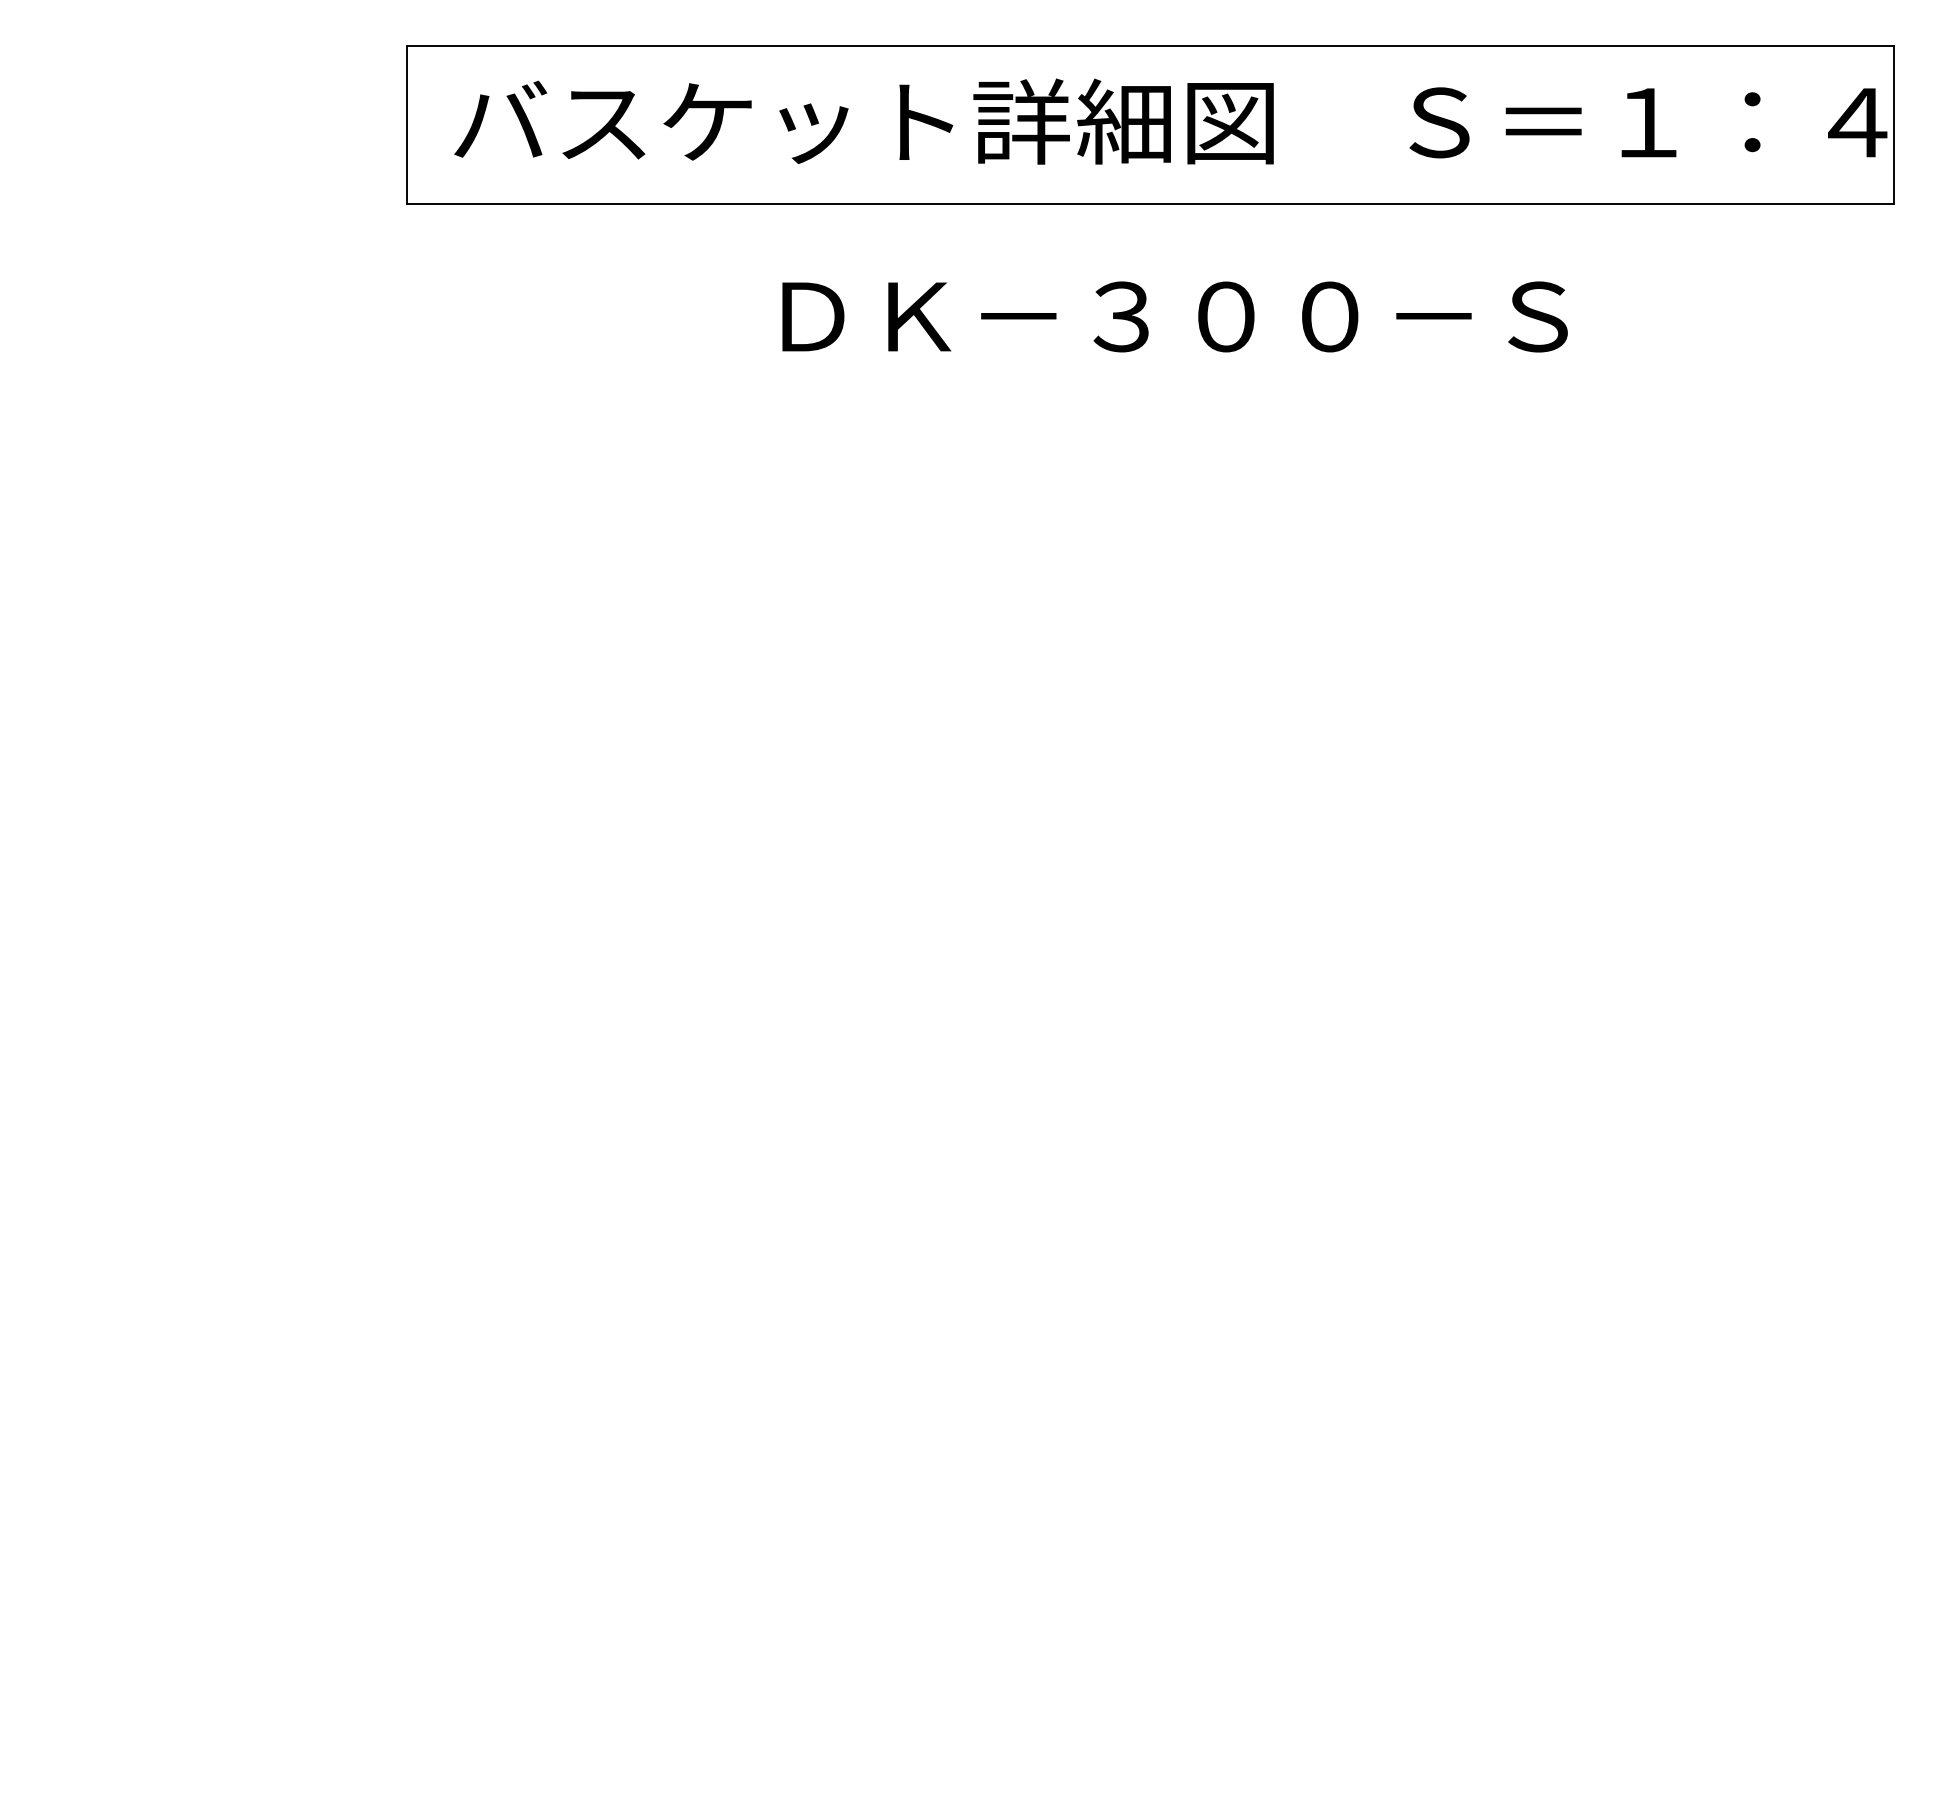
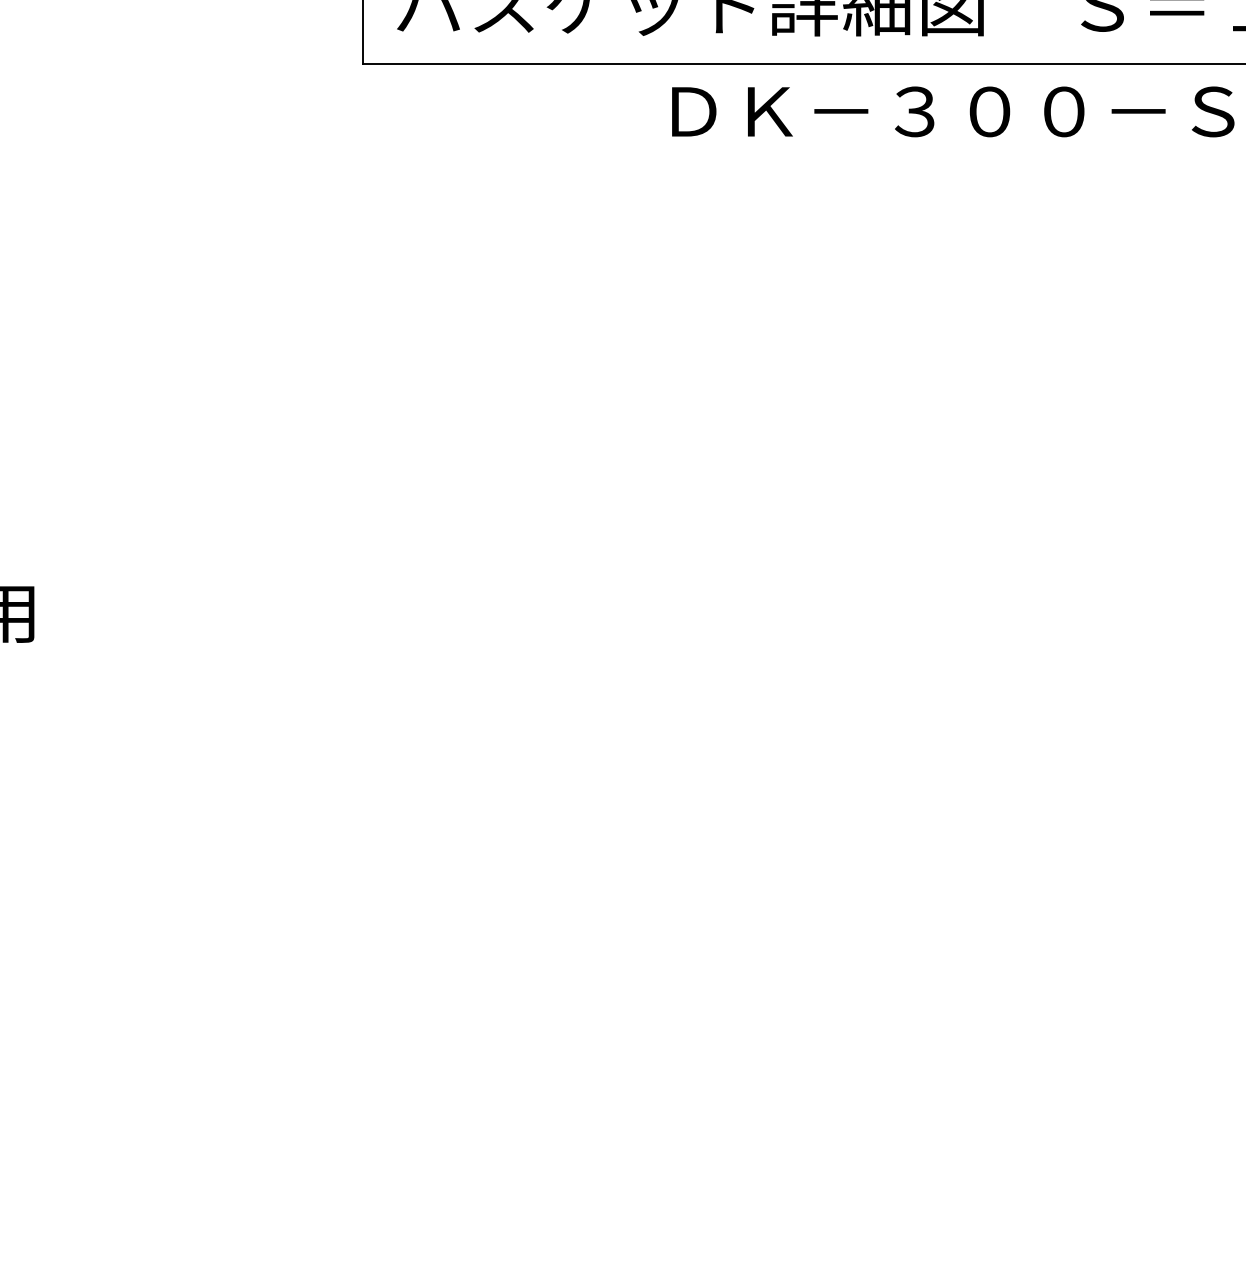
text: (1174, 316) -> (952, 111), moved

